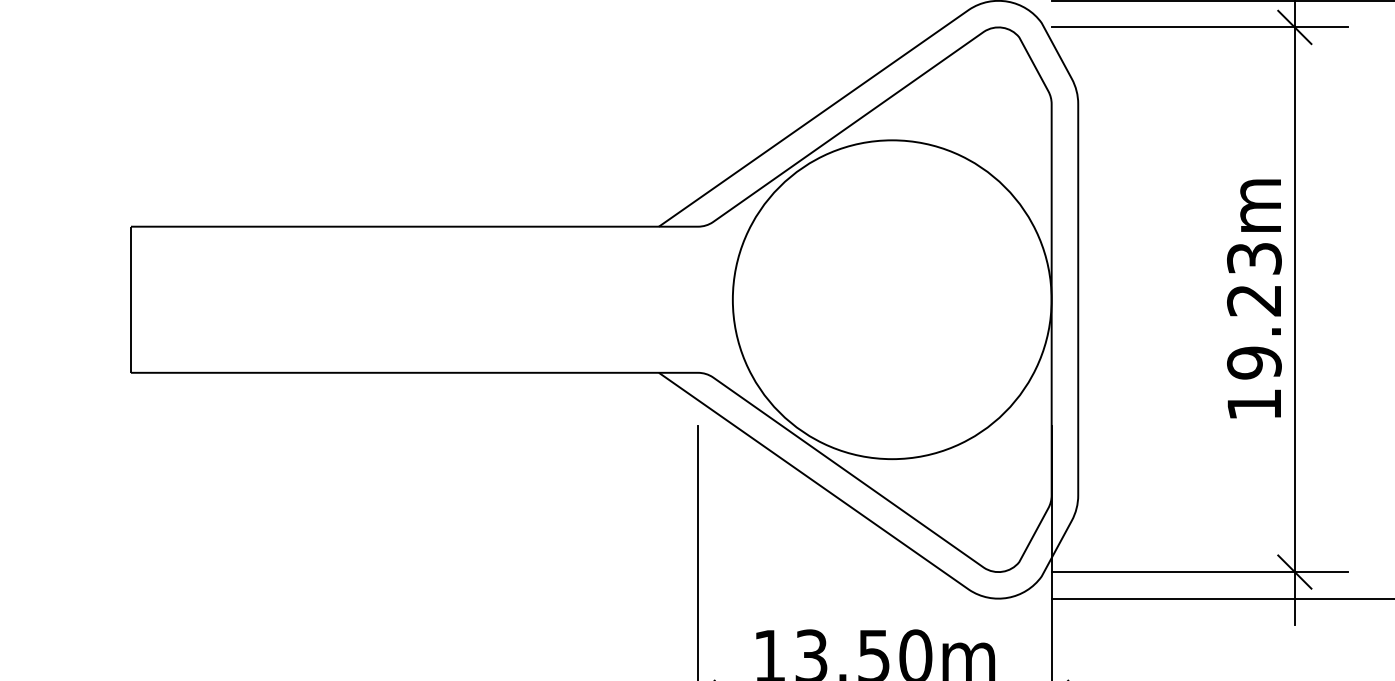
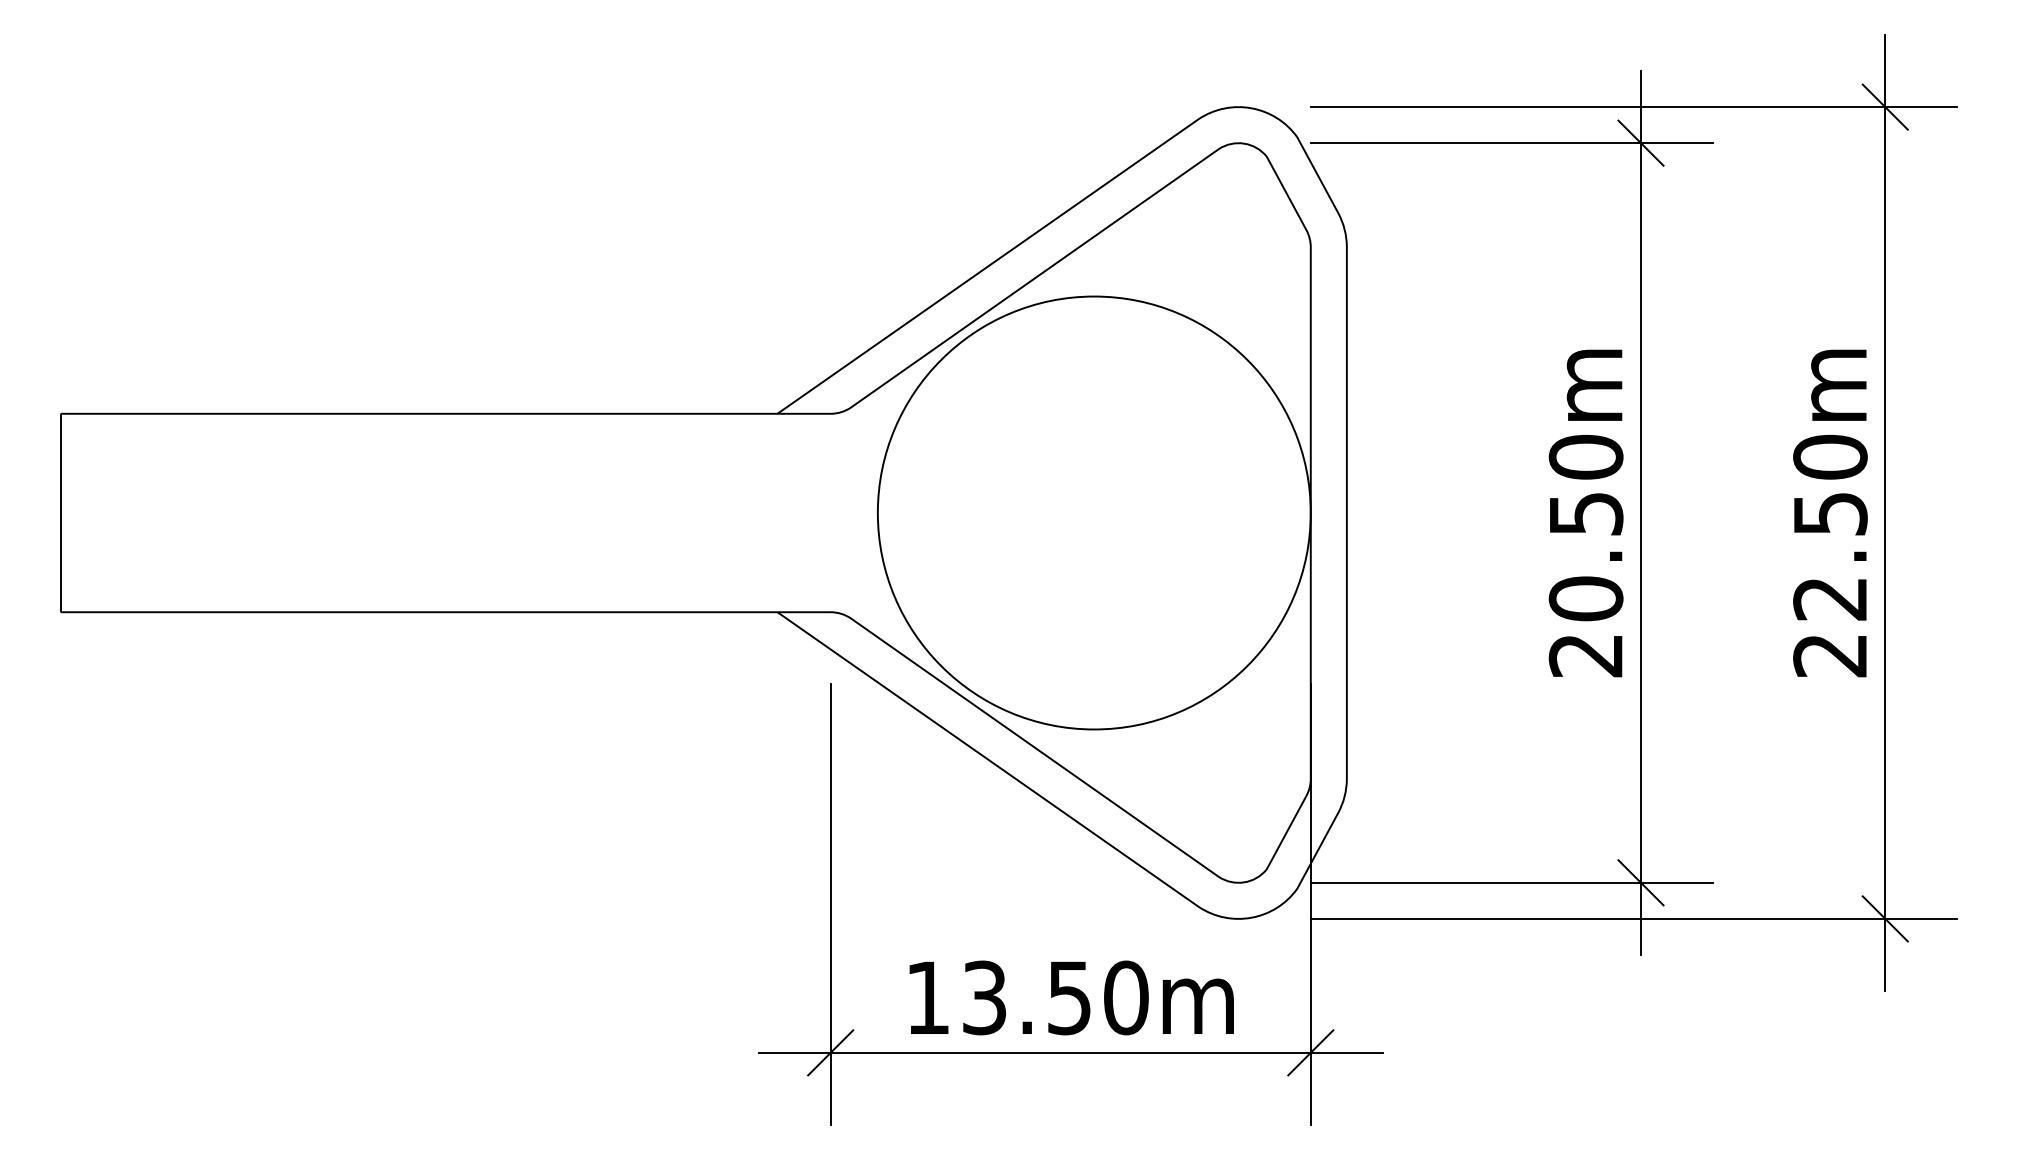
text: (1253, 331) -> (1585, 555), 19.23m -> 20.50m

